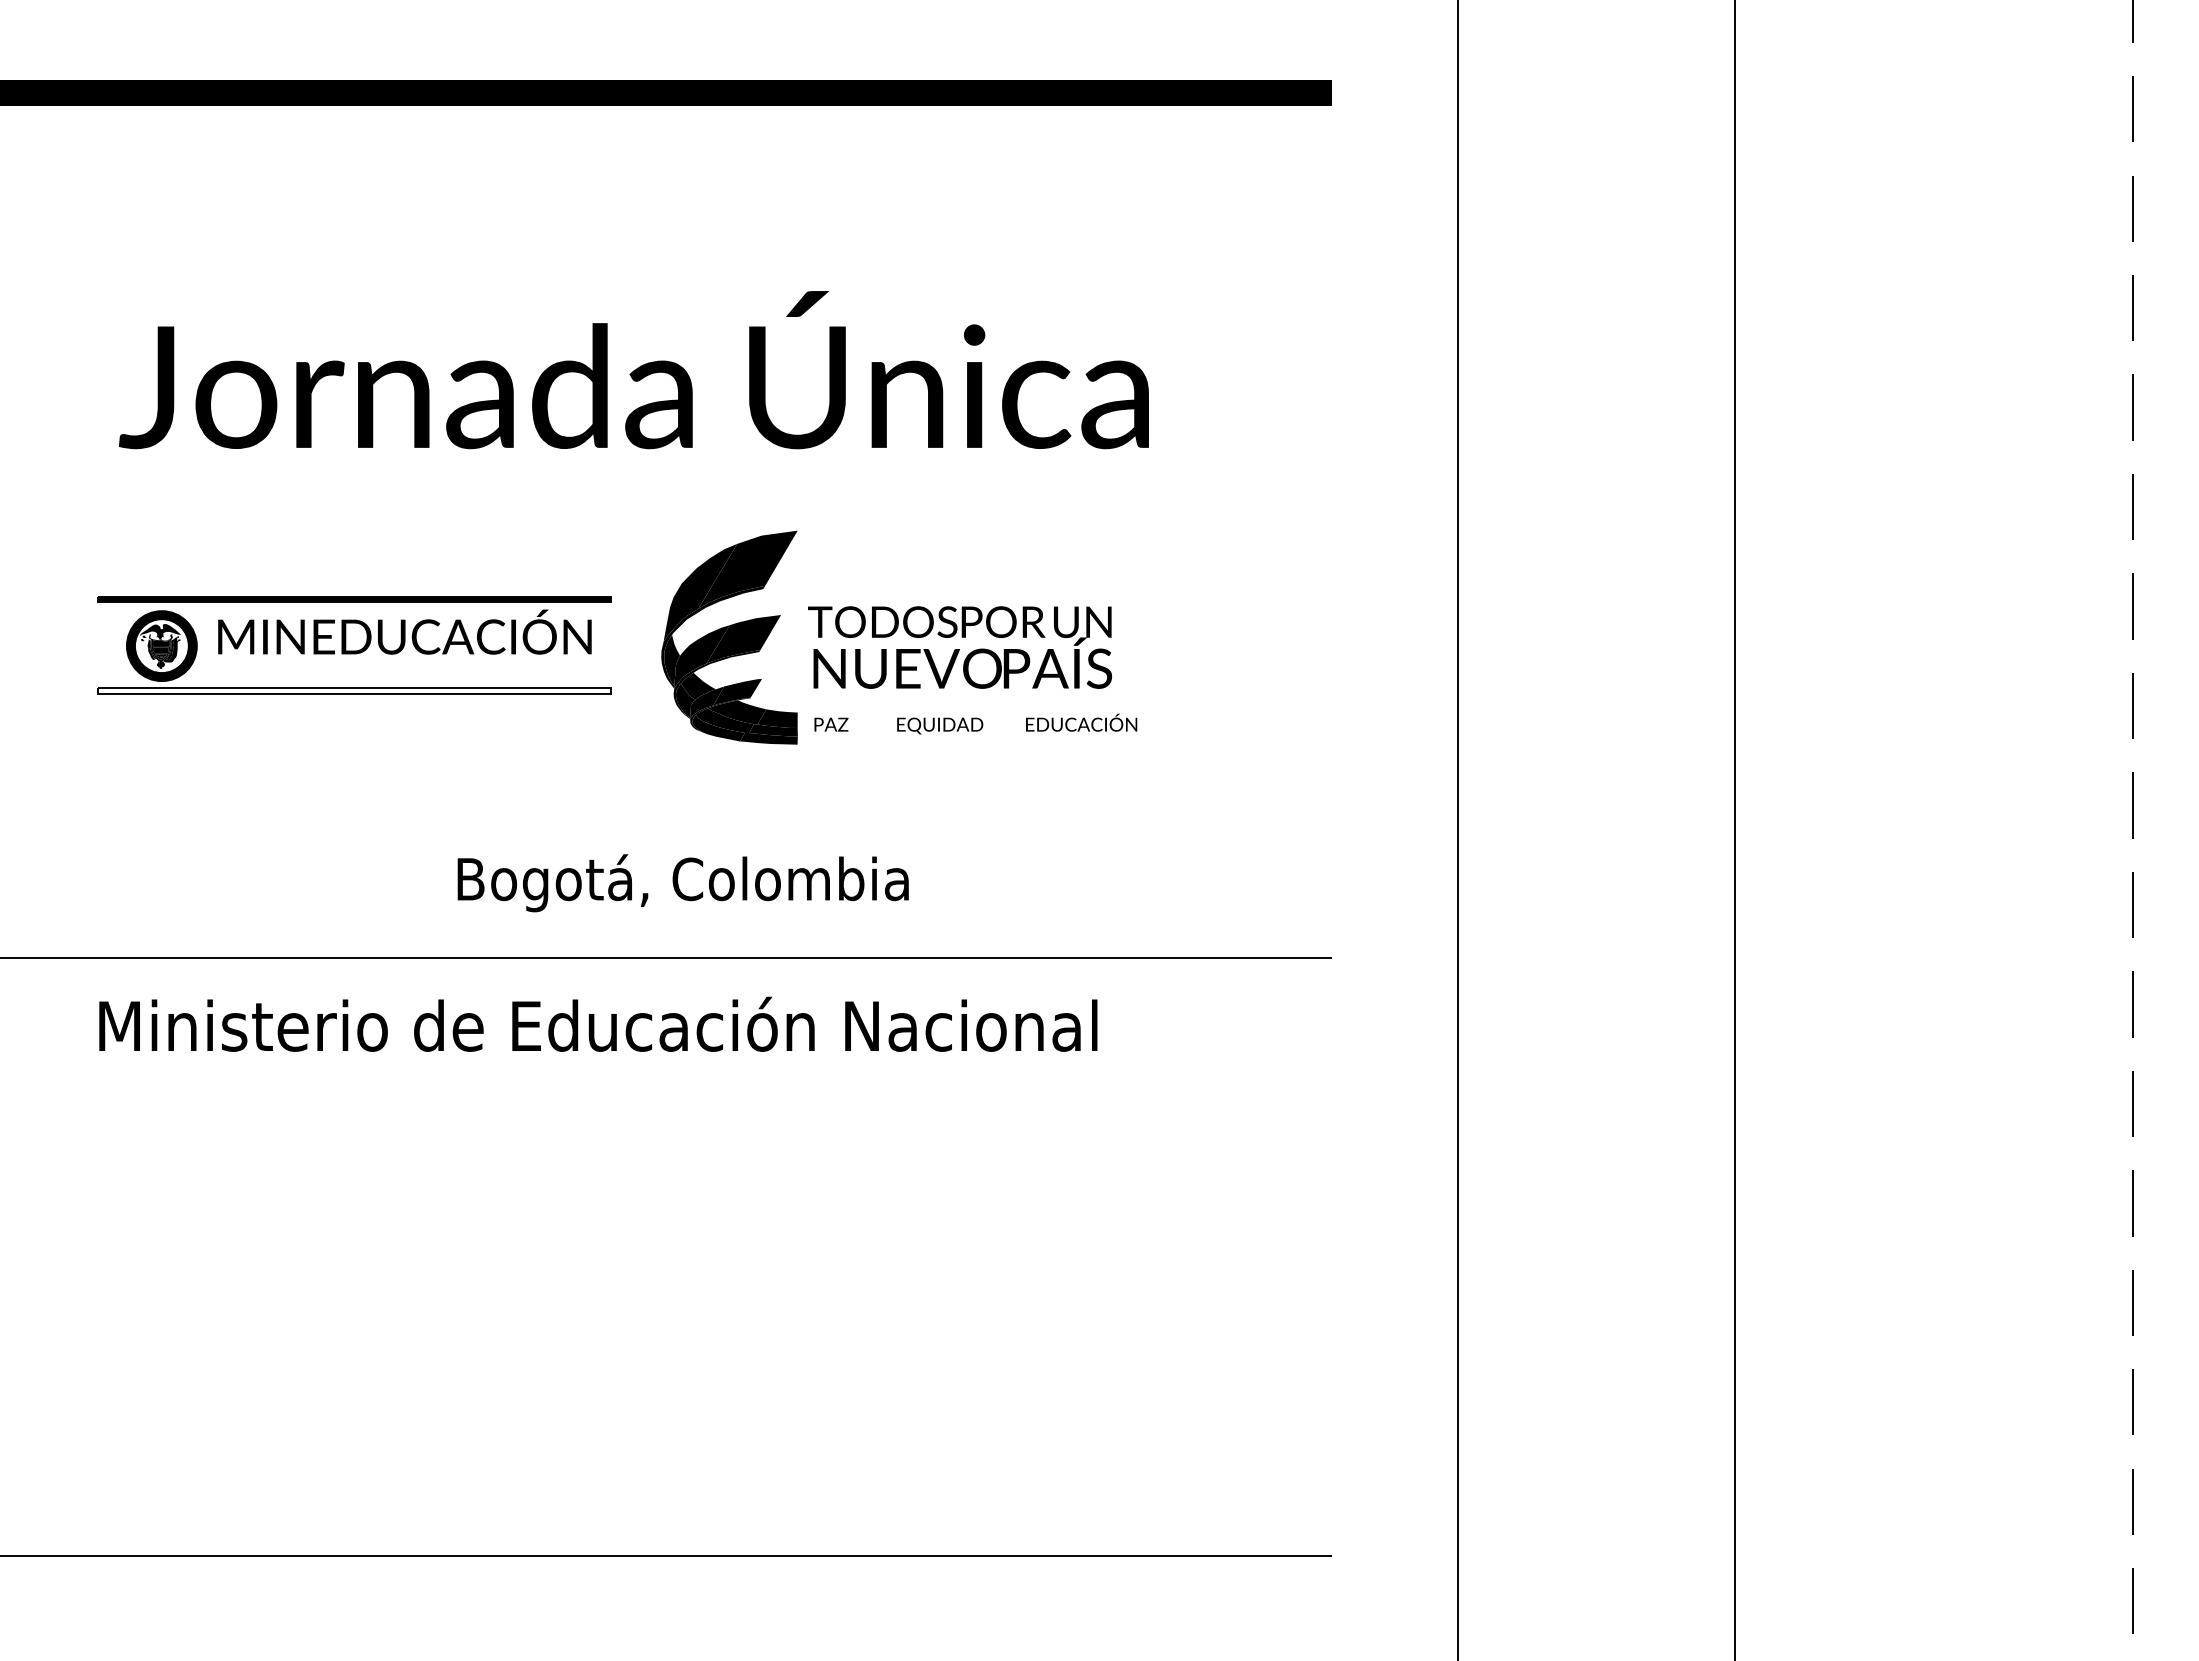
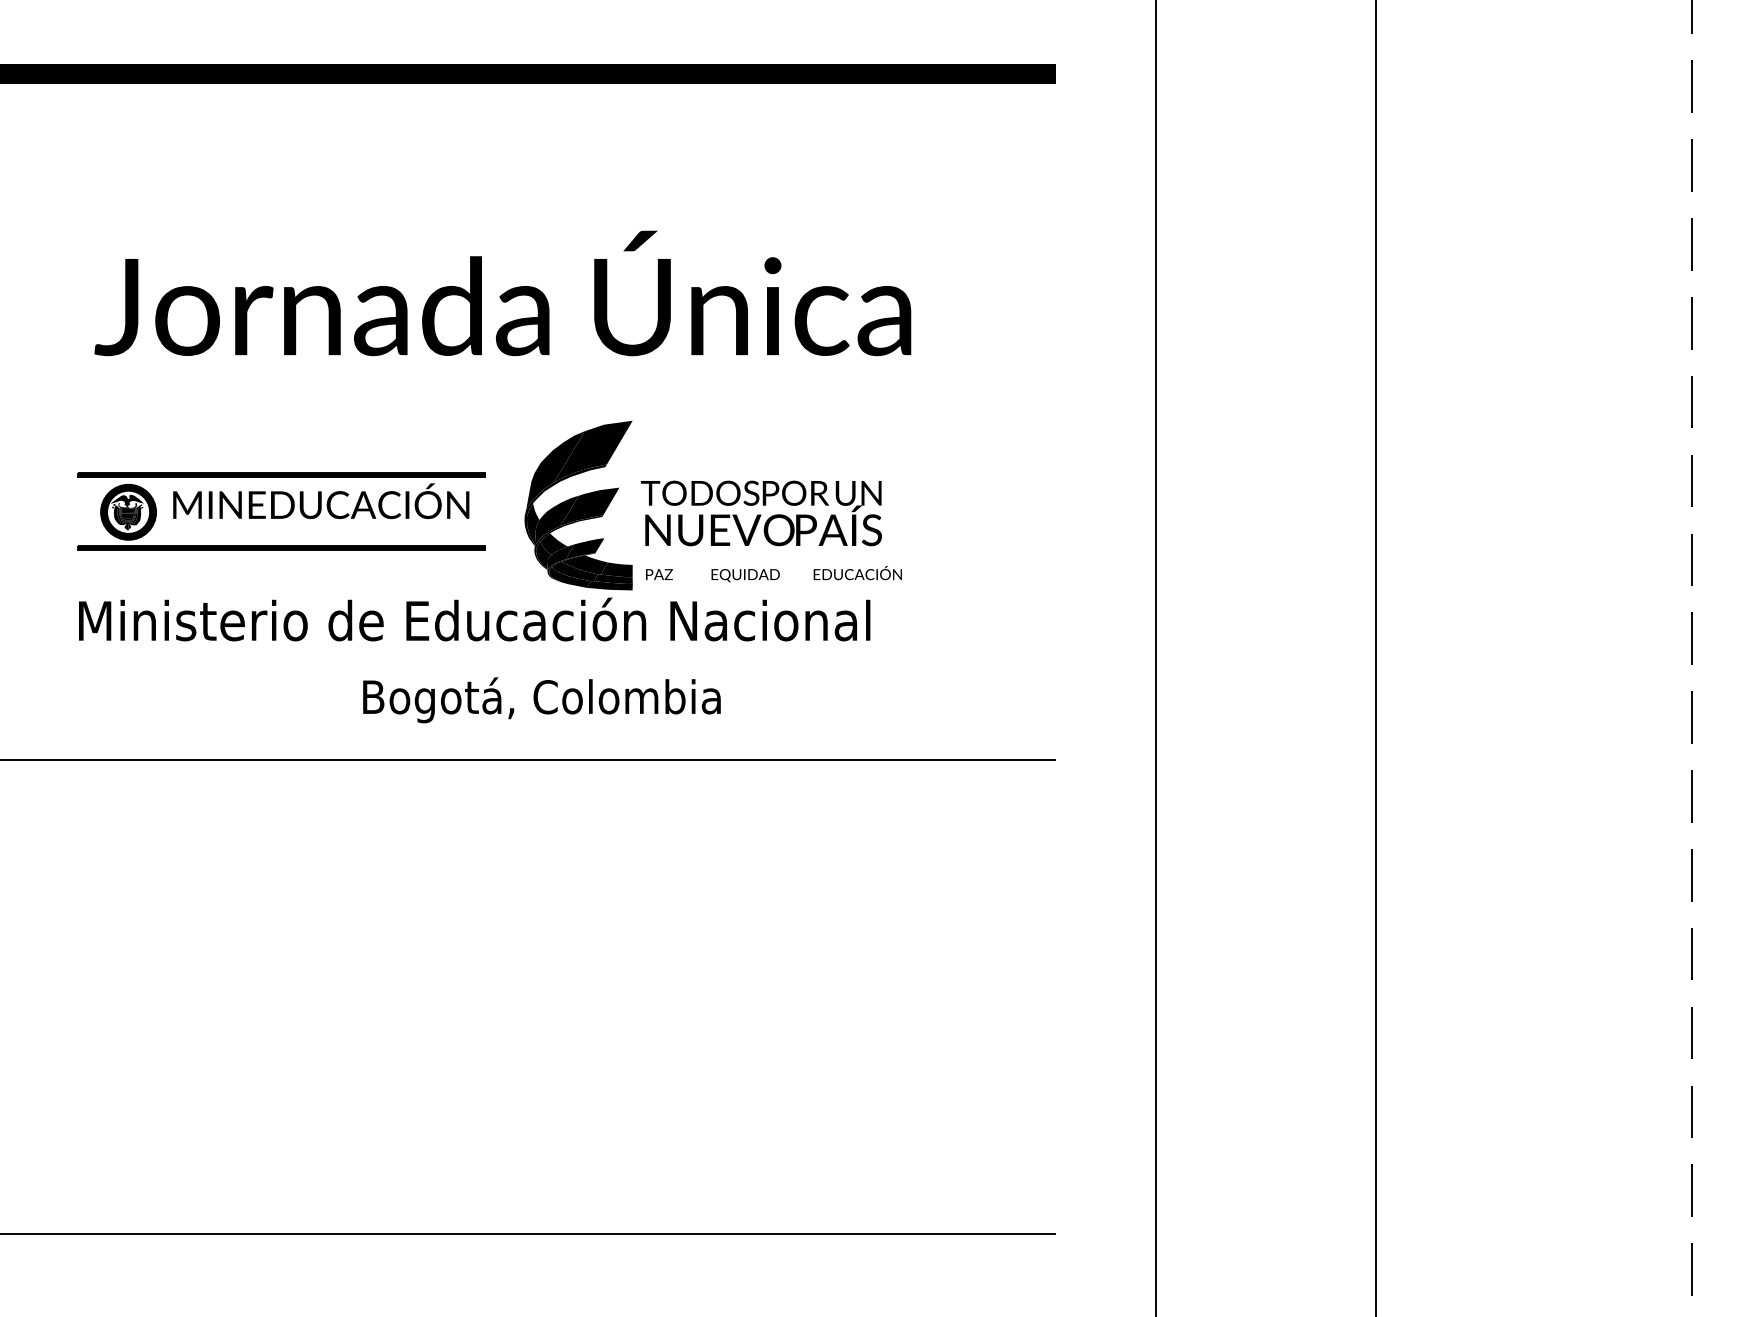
fill: (150, 649) -> (119, 514), added
fill: (353, 690) -> (280, 547), added
text: (598, 1023) -> (474, 618), moved

